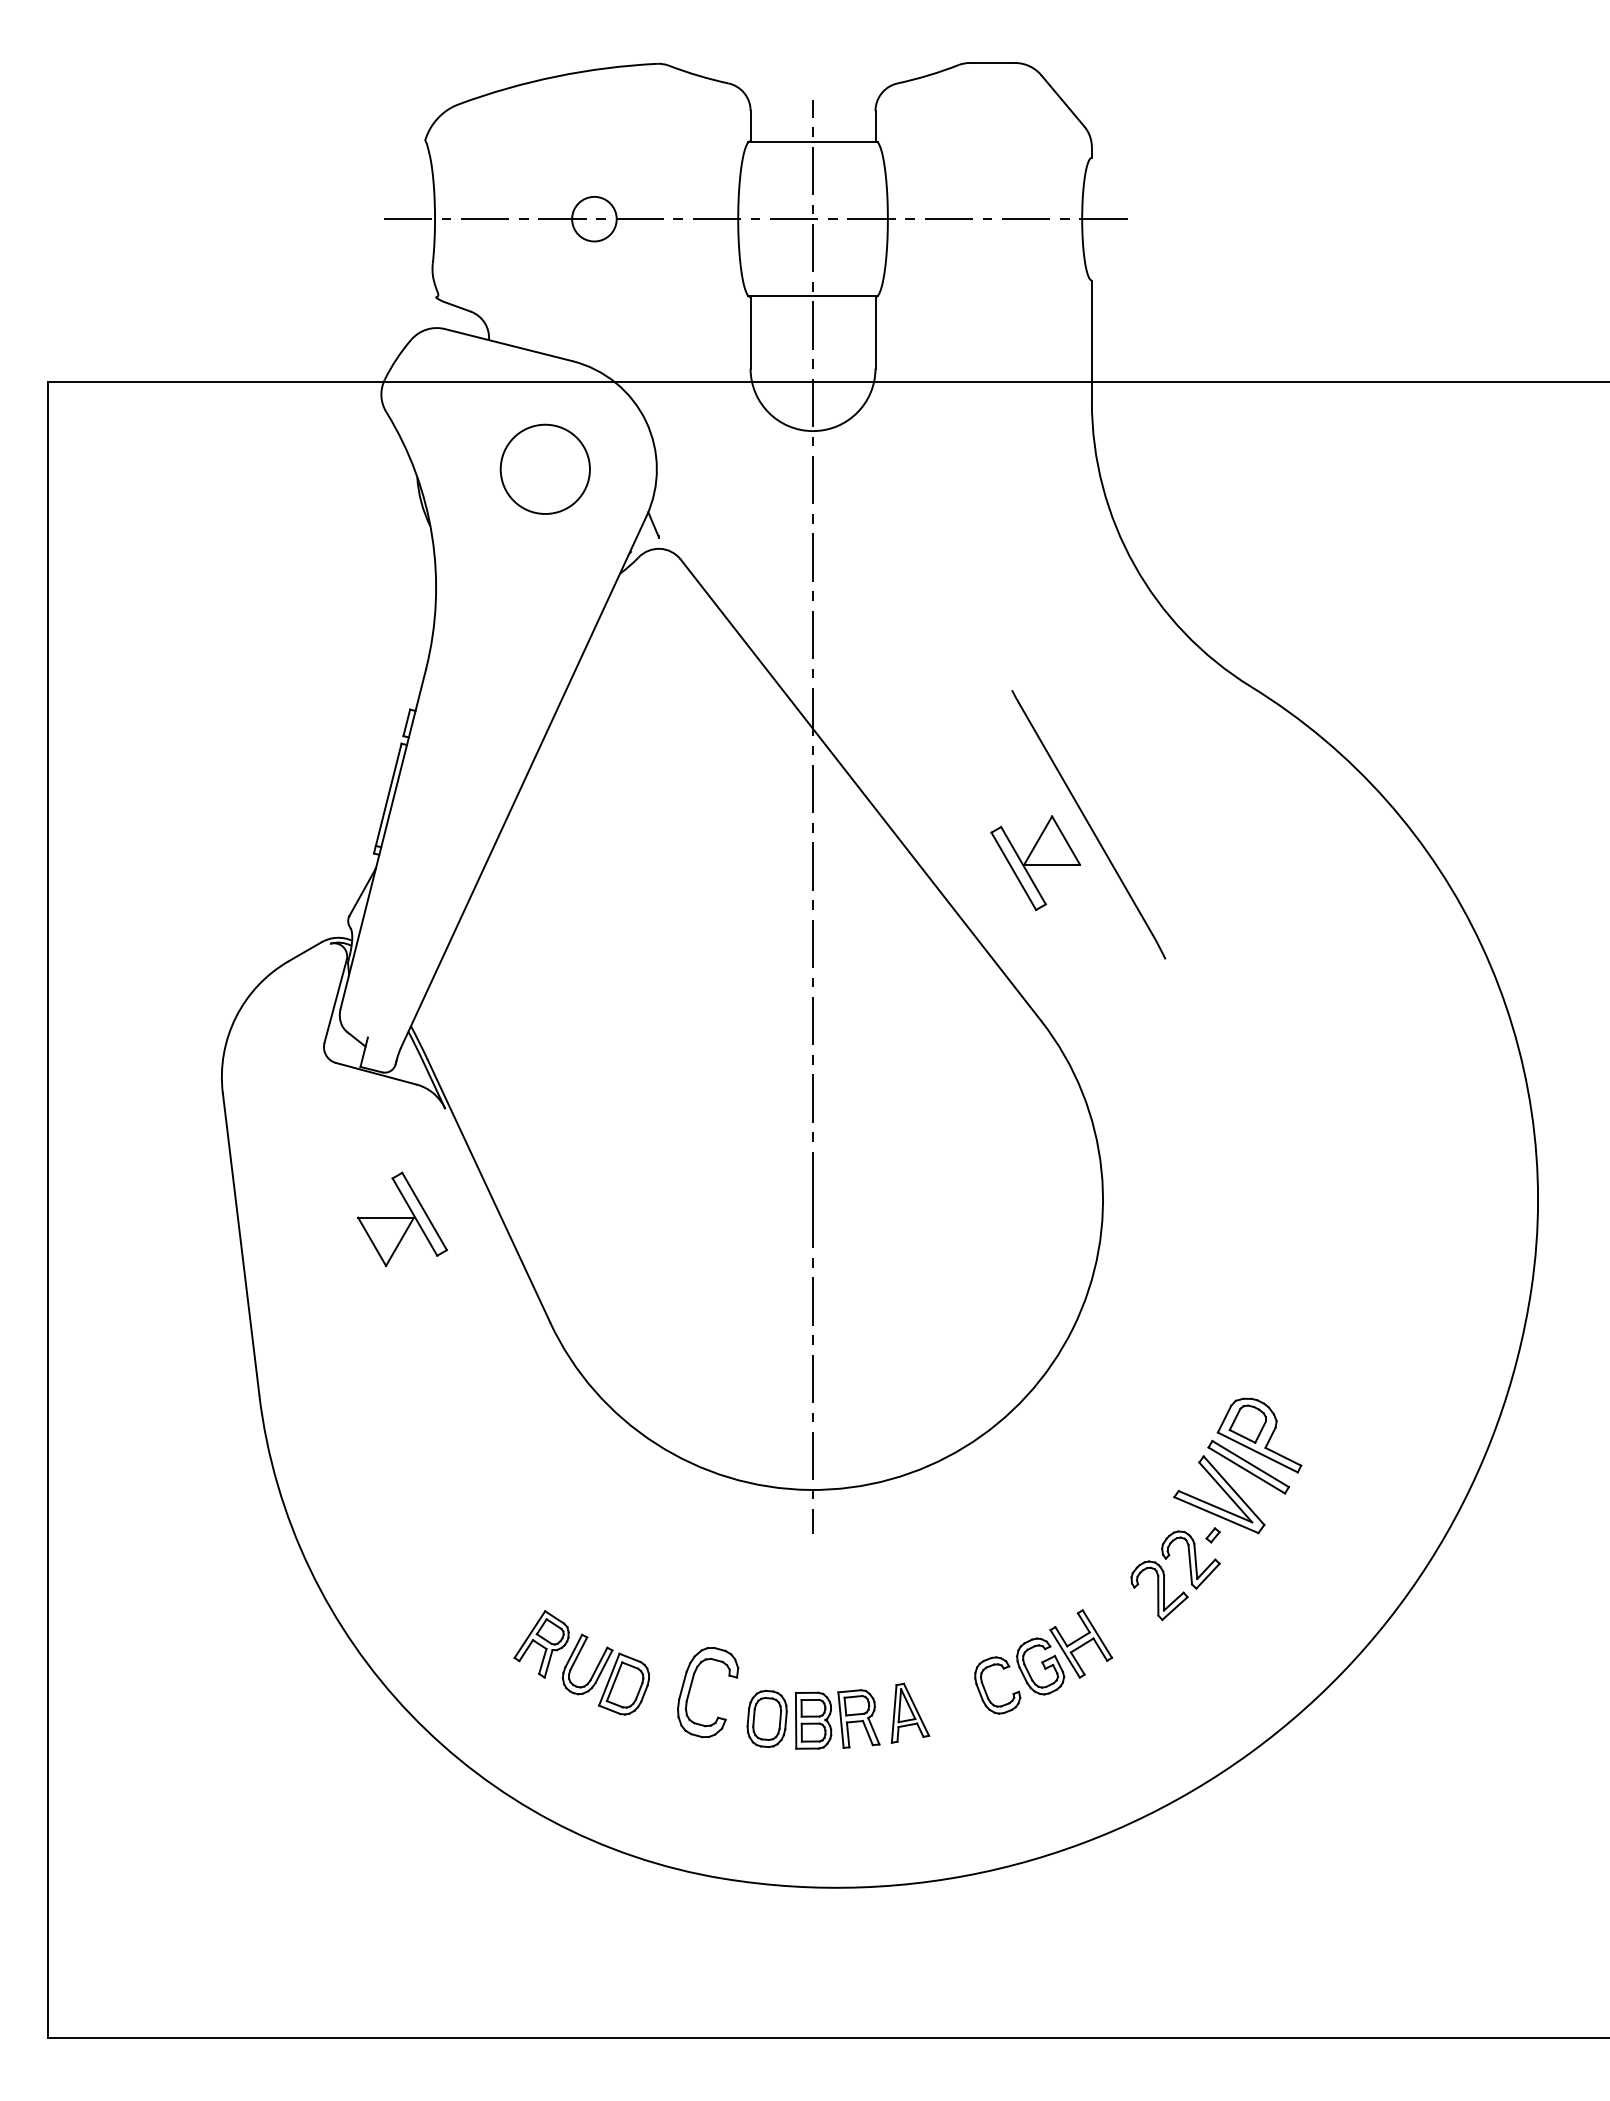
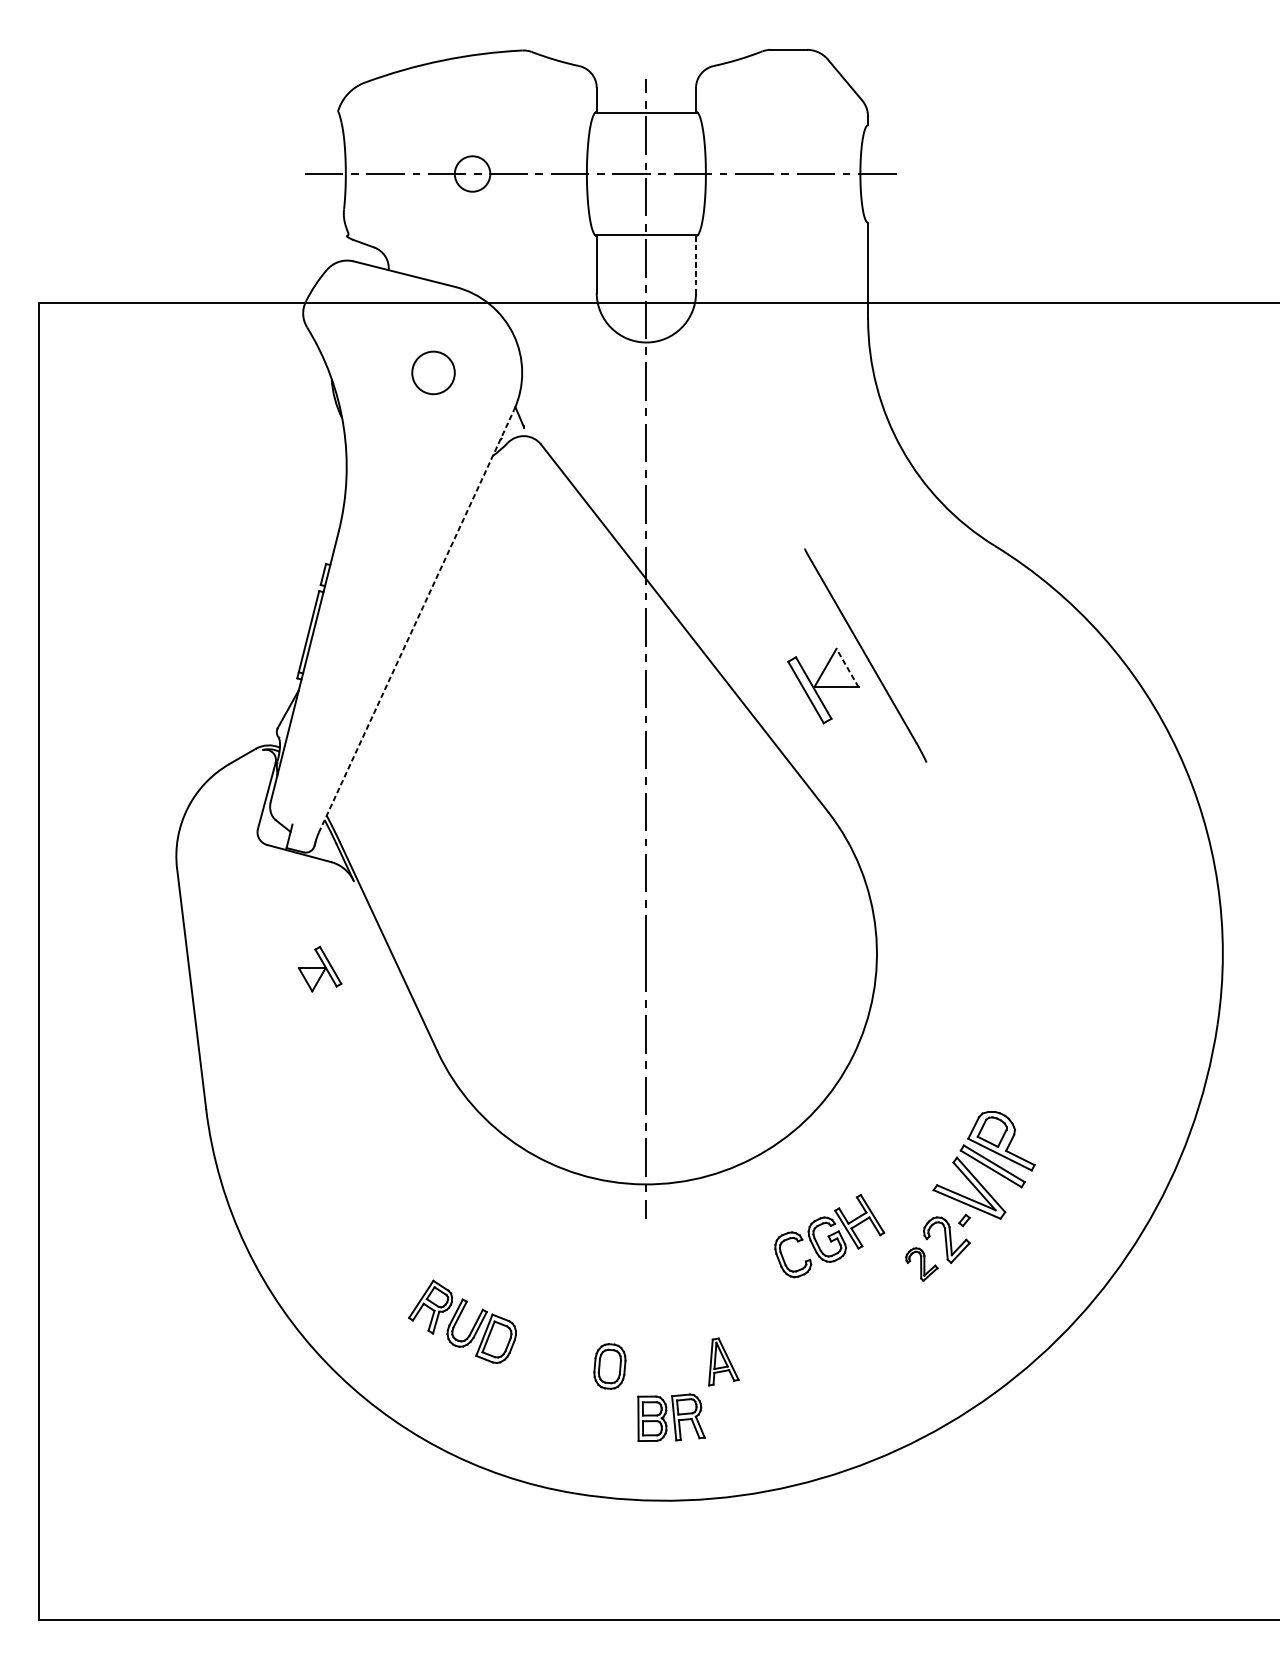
line: (875, 332) -> (696, 264), solid -> dashed
circle: (544, 468) -> (432, 372), size x0.6
line: (523, 781) -> (416, 621), solid -> dashed
line: (1066, 840) -> (847, 668), solid -> dashed
part: (402, 1218) -> (319, 968), size x0.6
part: (1159, 1590) -> (921, 1264), size x0.7
part: (1043, 1661) -> (829, 1235), moved
part: (691, 1688) -> (549, 1342), removed
part: (837, 1719) -> (671, 1417), moved

